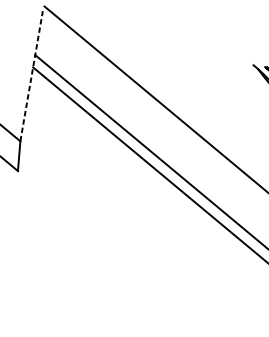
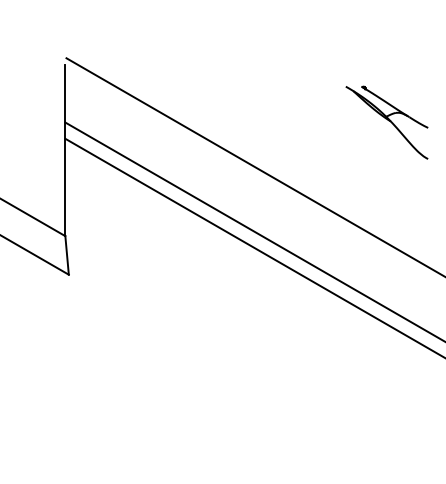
line: (31, 76) -> (65, 150), dashed -> solid

